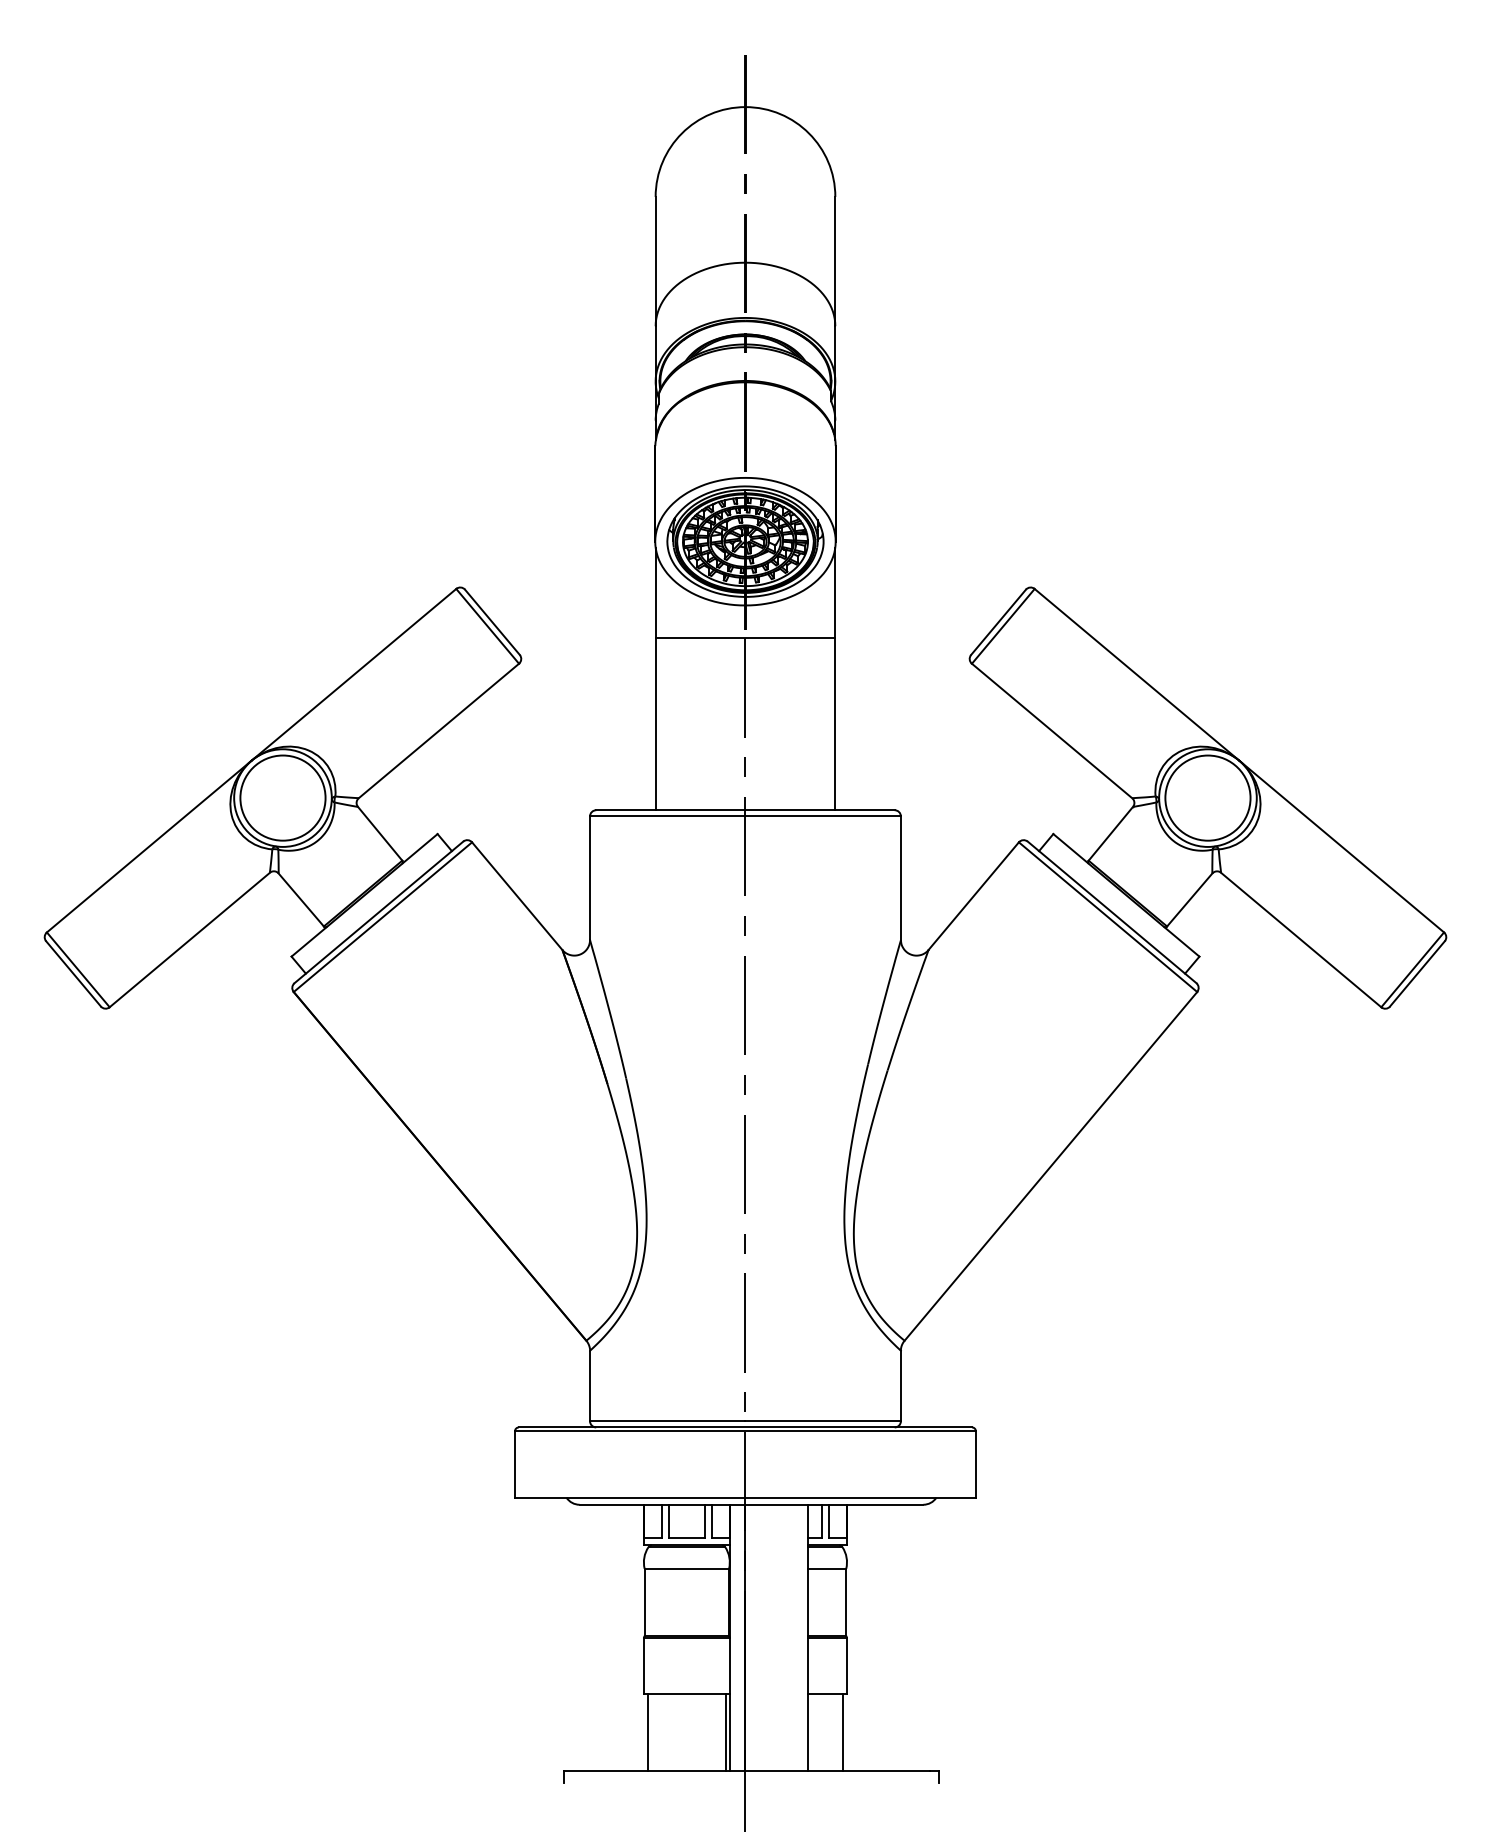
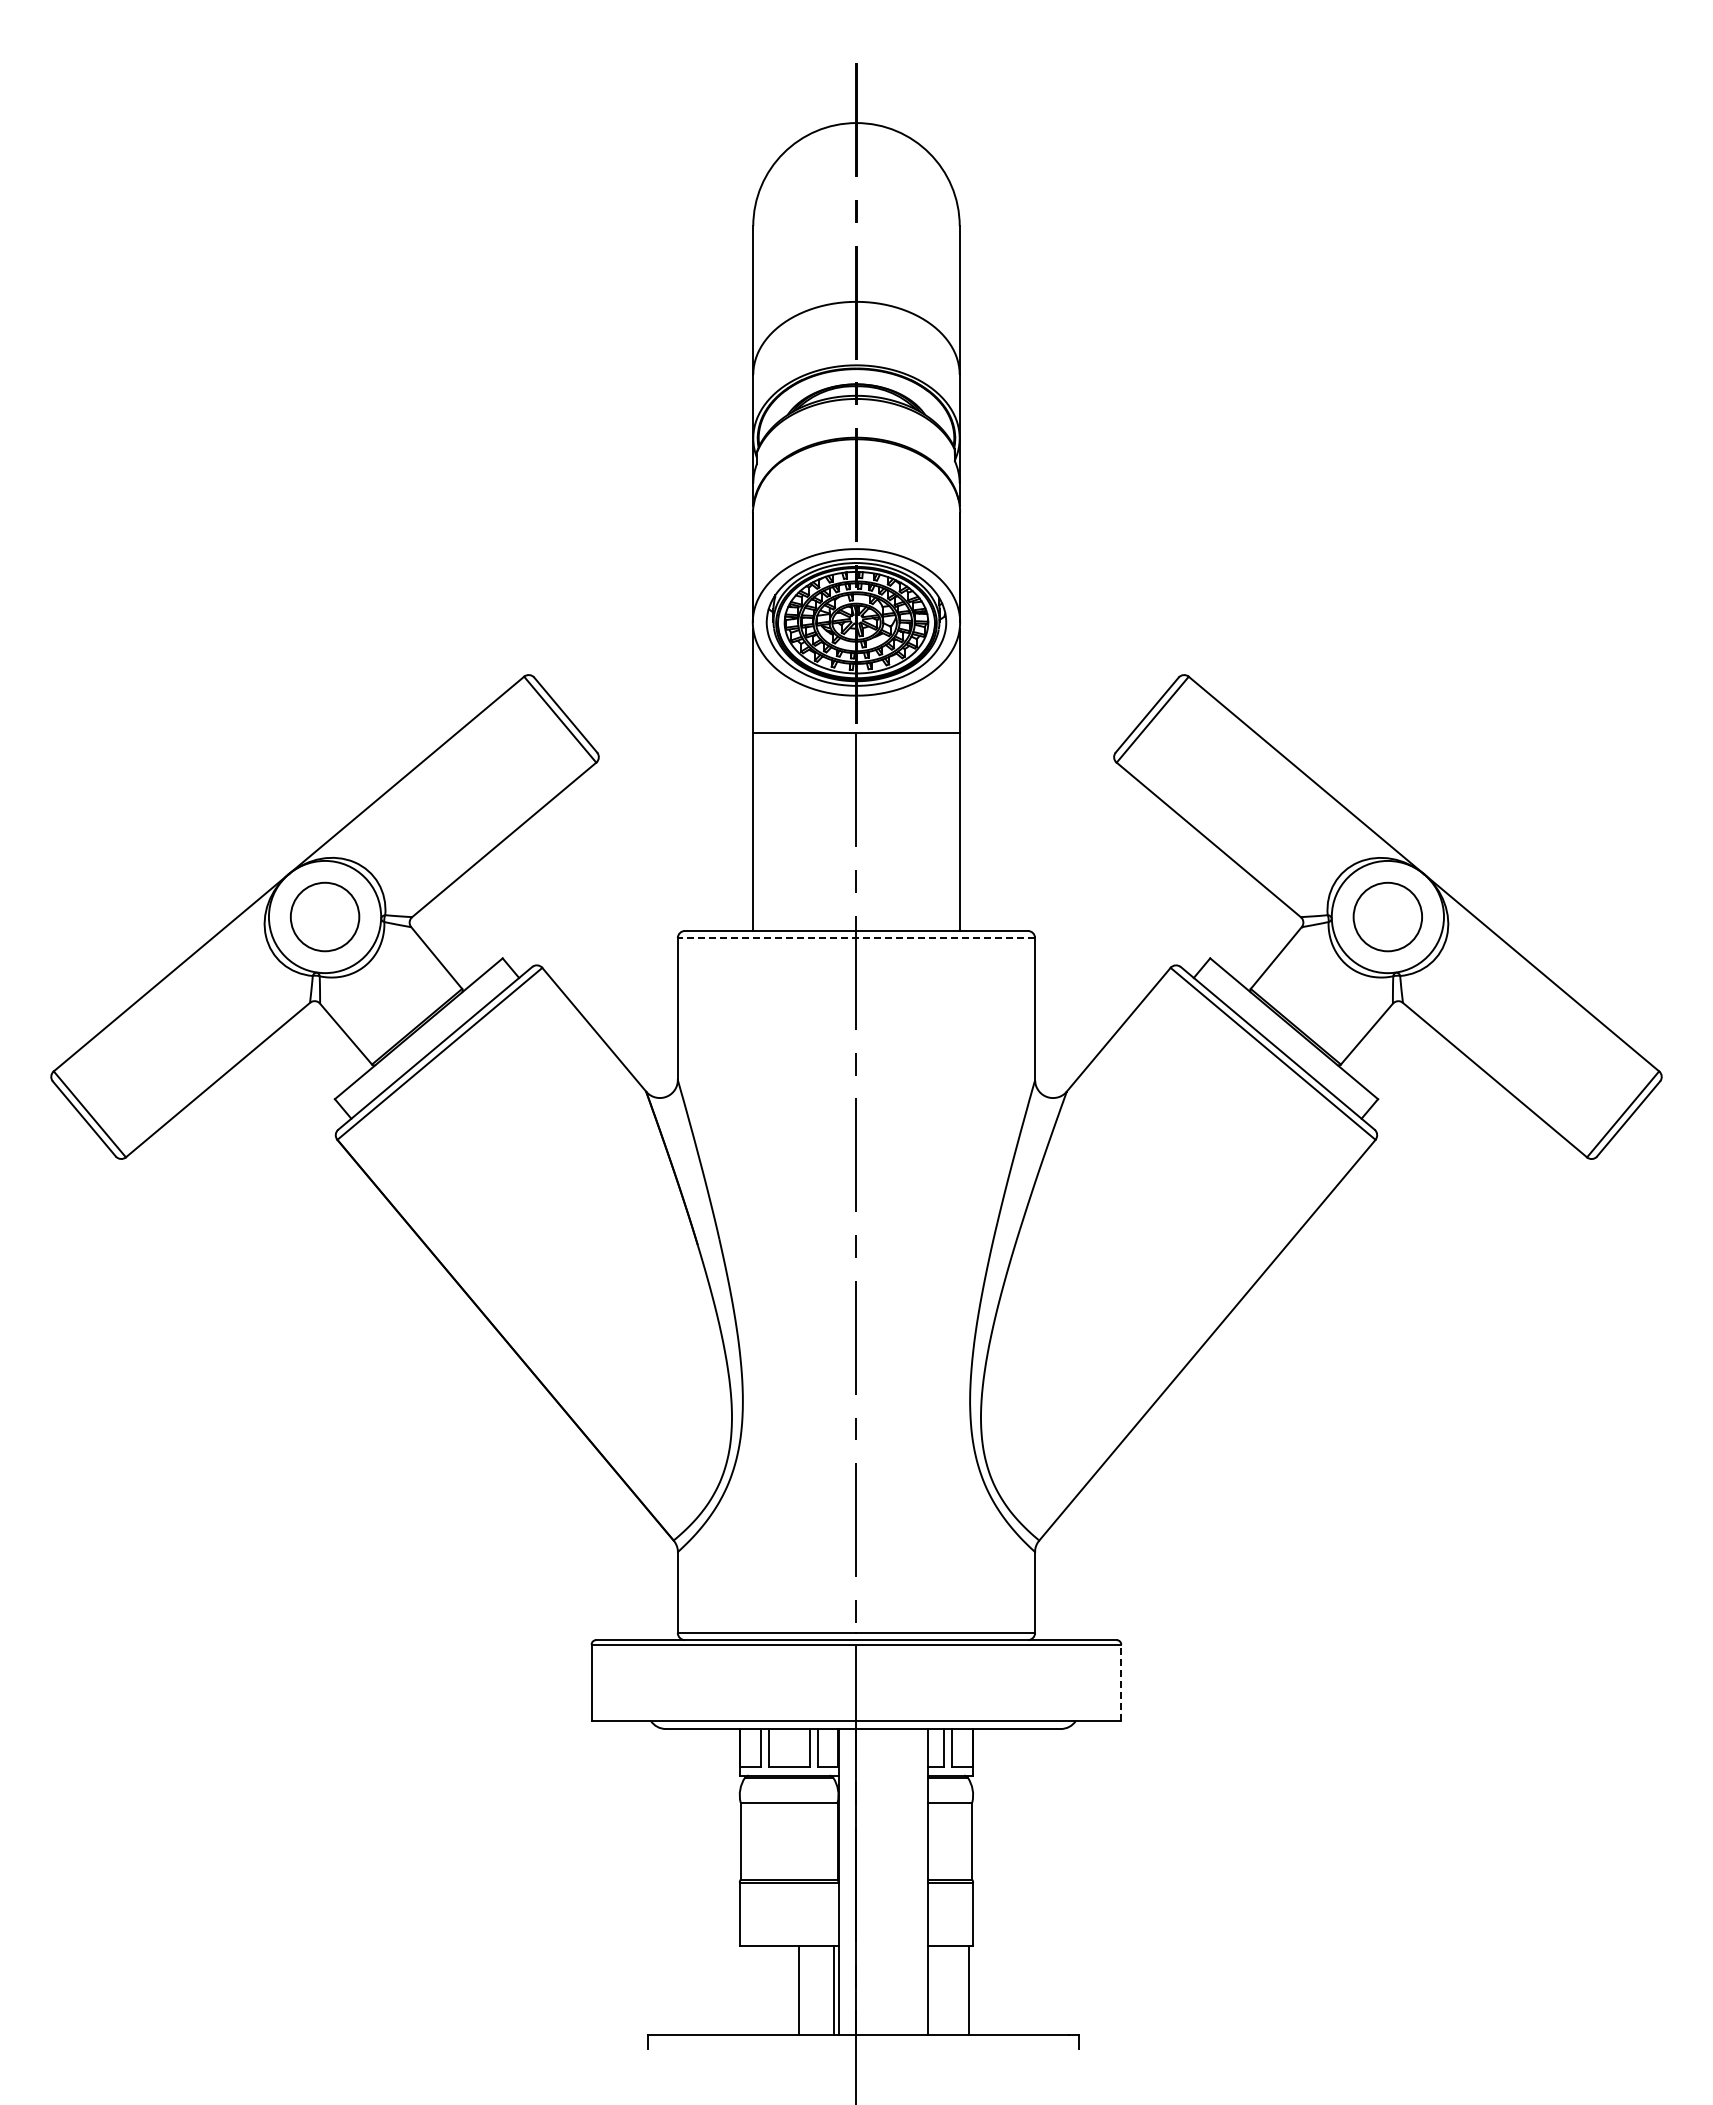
circle: (282, 797) -> (324, 916), size x0.7
circle: (1207, 797) -> (1387, 916), size x0.7
line: (745, 816) -> (856, 938), solid -> dashed
line: (976, 1464) -> (1121, 1682), solid -> dashed
line: (648, 1732) -> (799, 1990), moved

